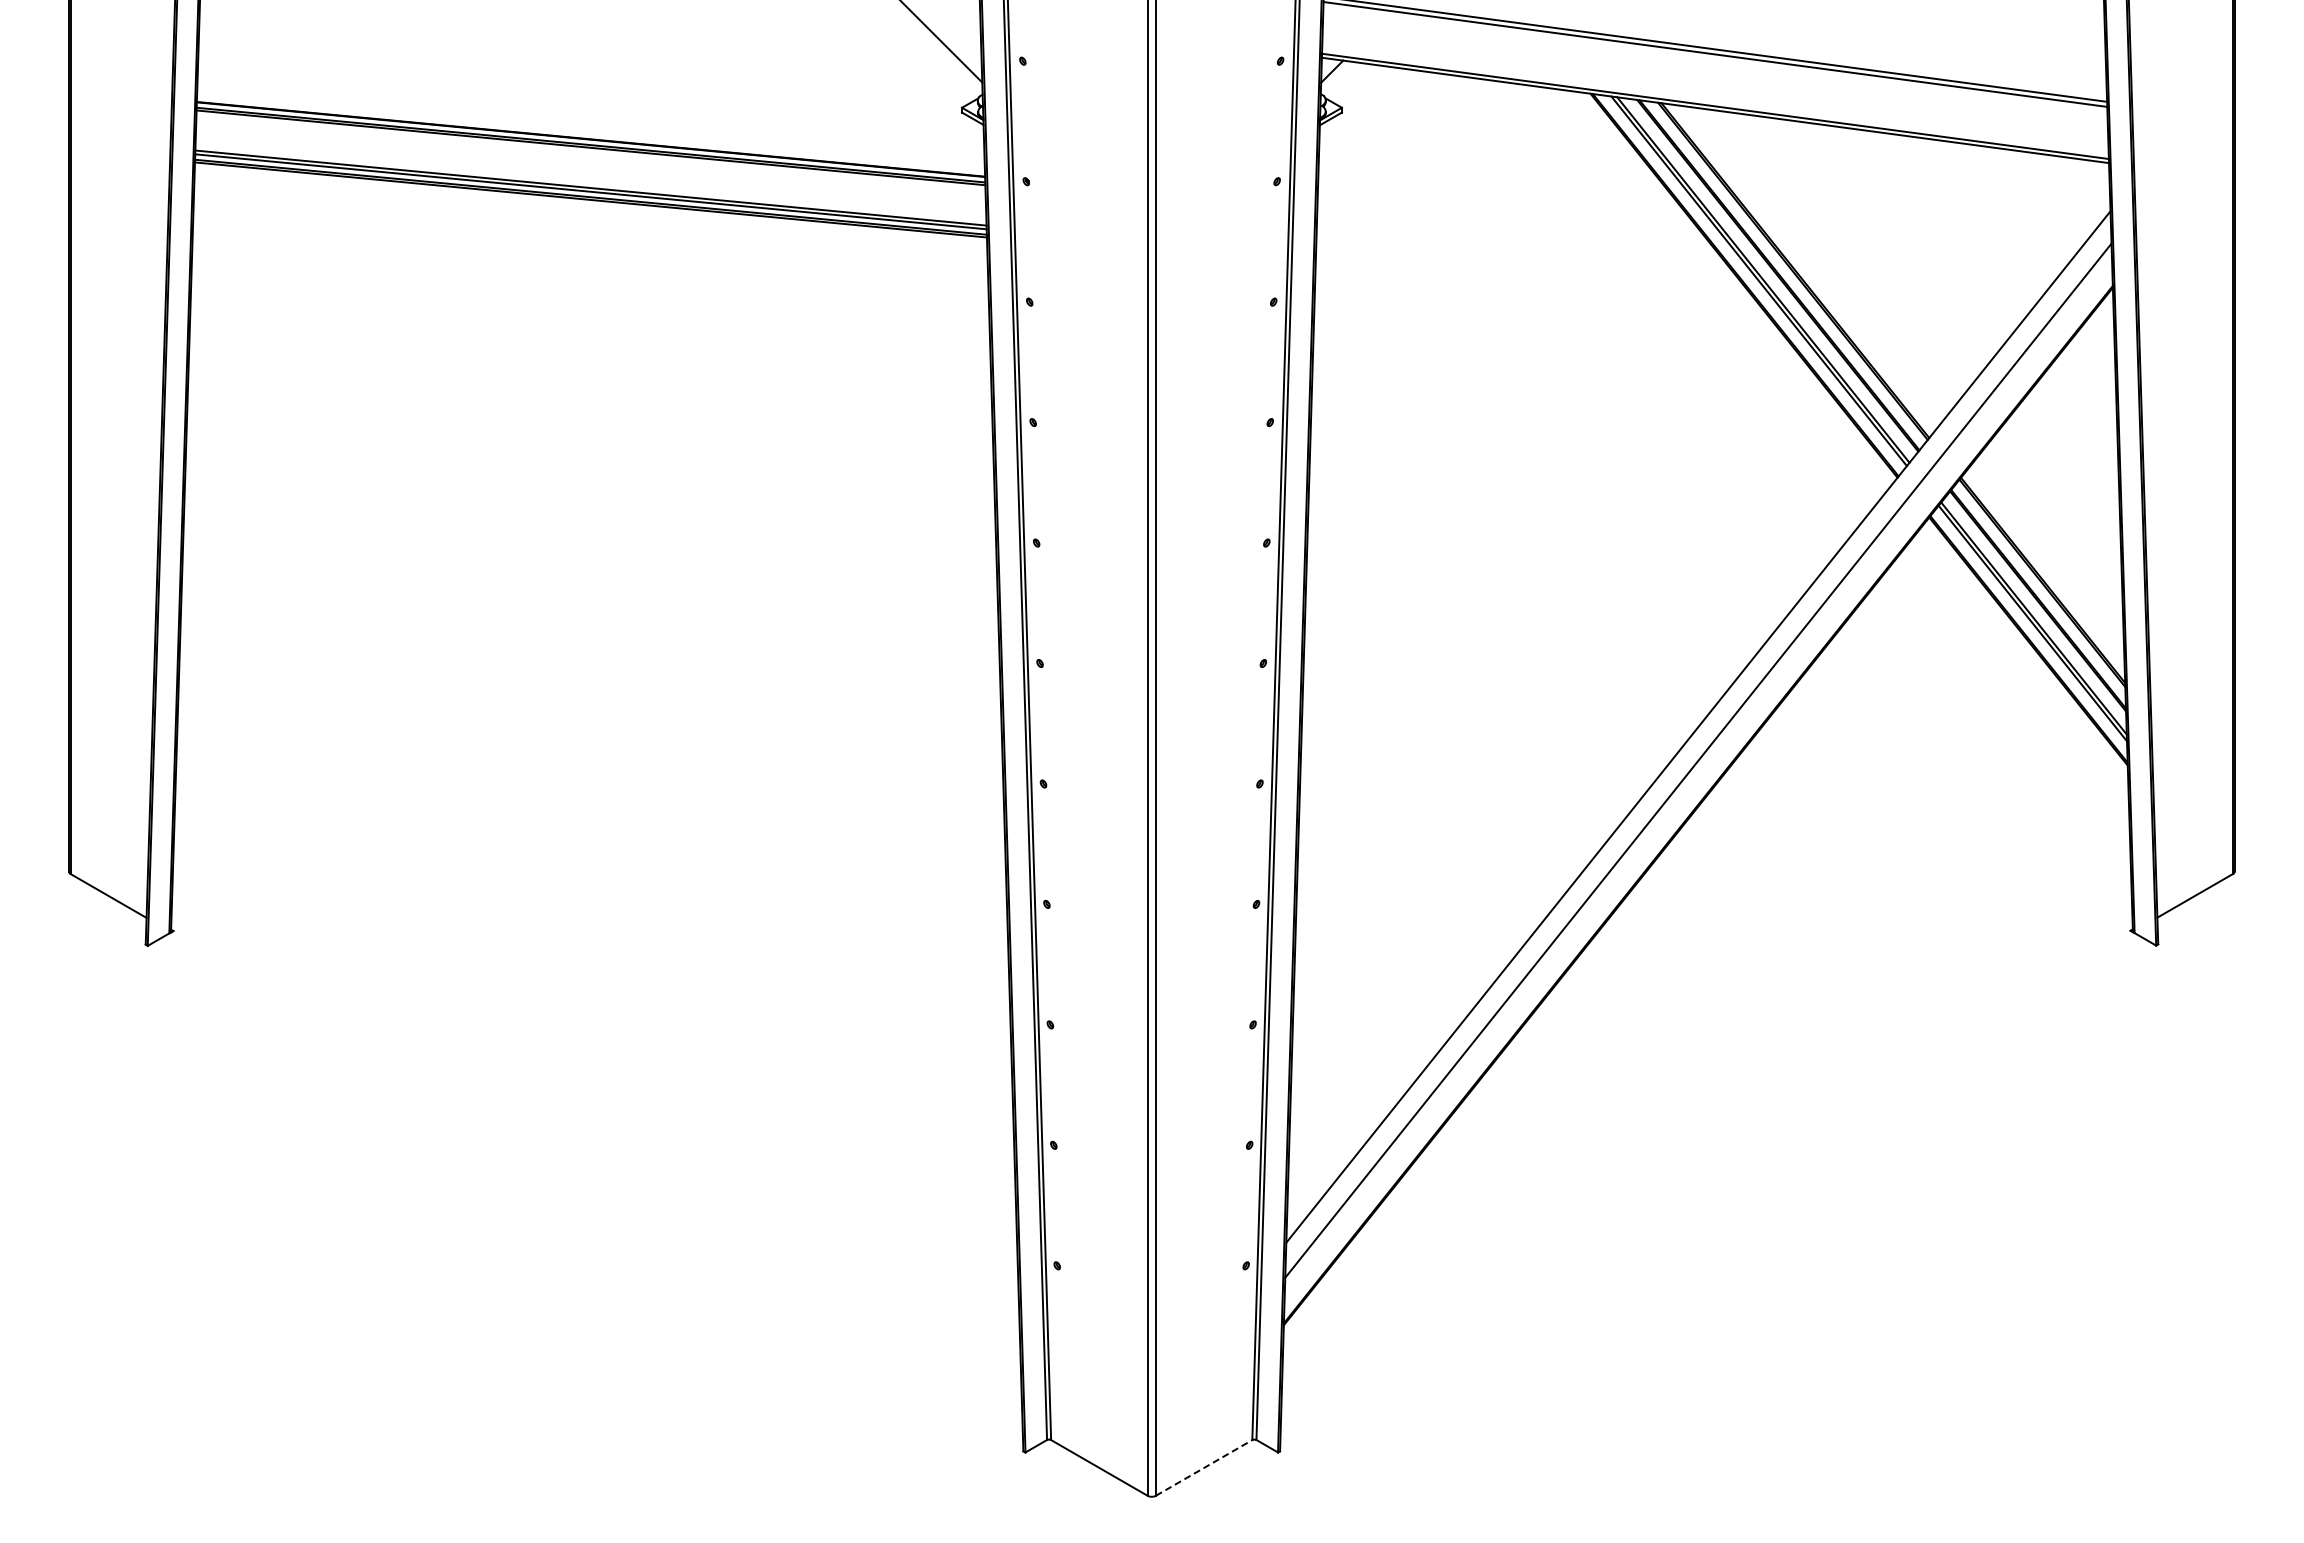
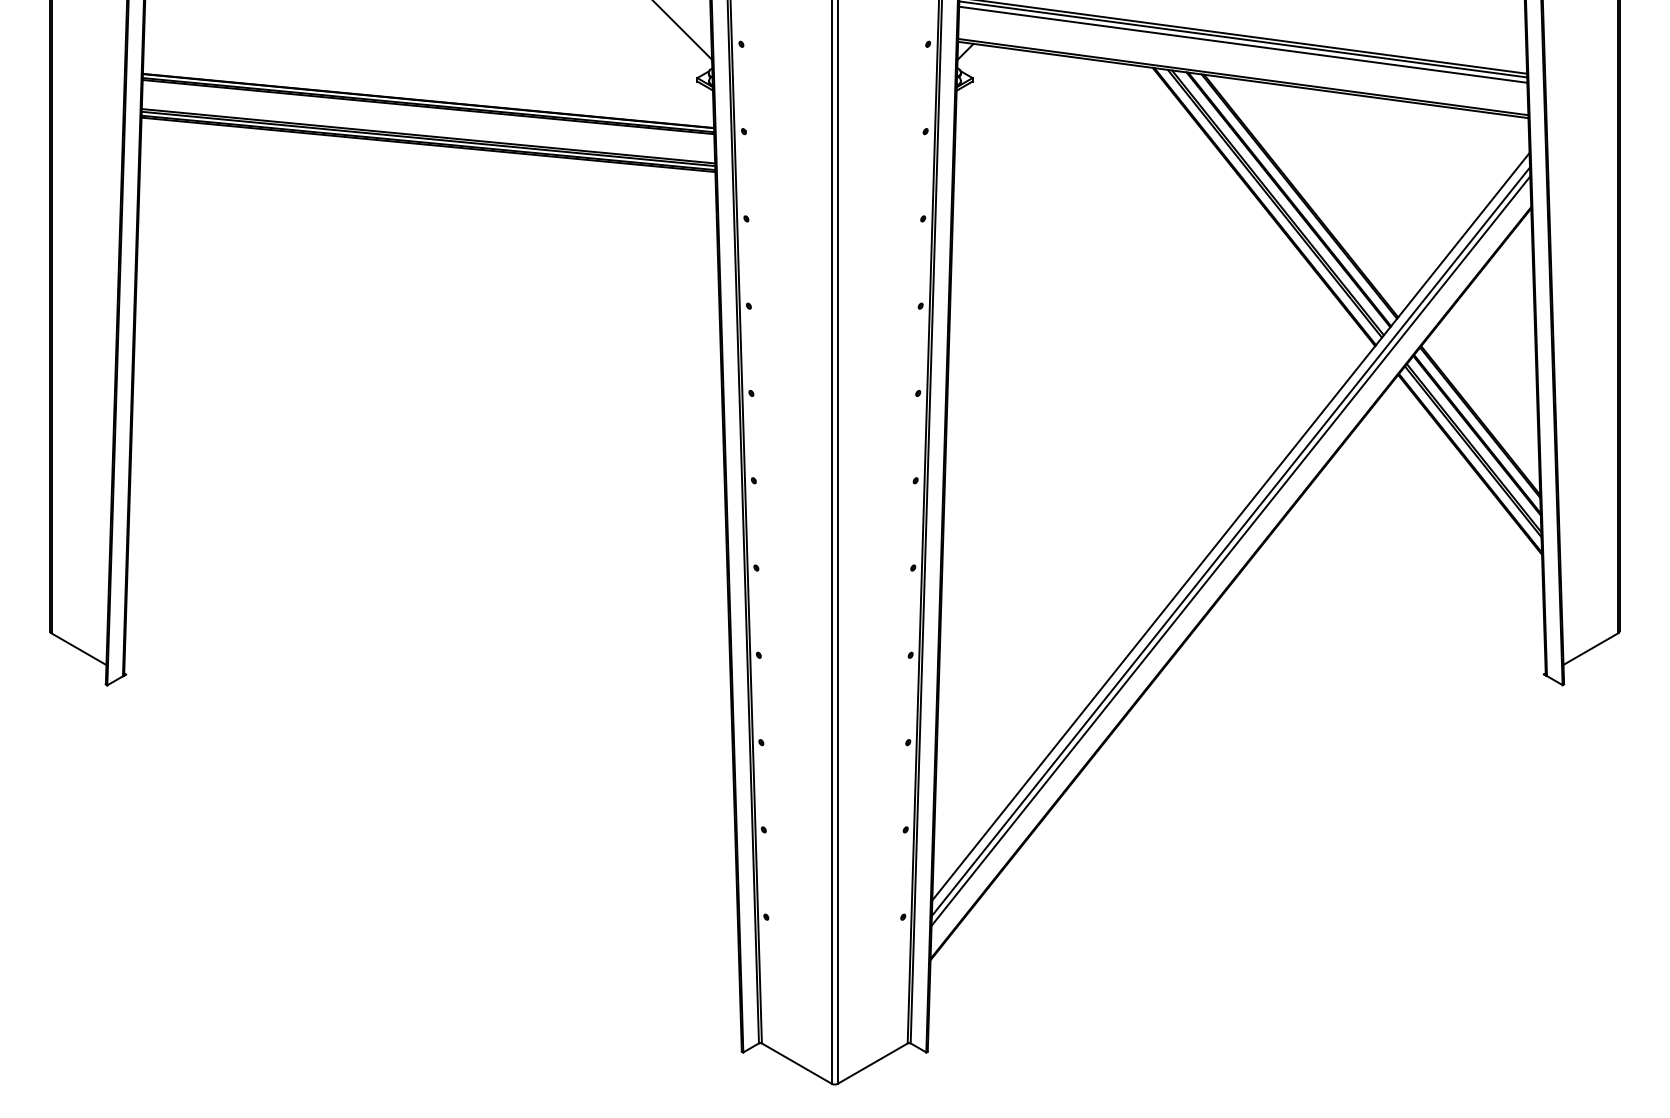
line: (1715, 61) -> (1243, 44), added
line: (1698, 747) -> (1230, 541), added
line: (1204, 1467) -> (873, 1063), dashed -> solid

